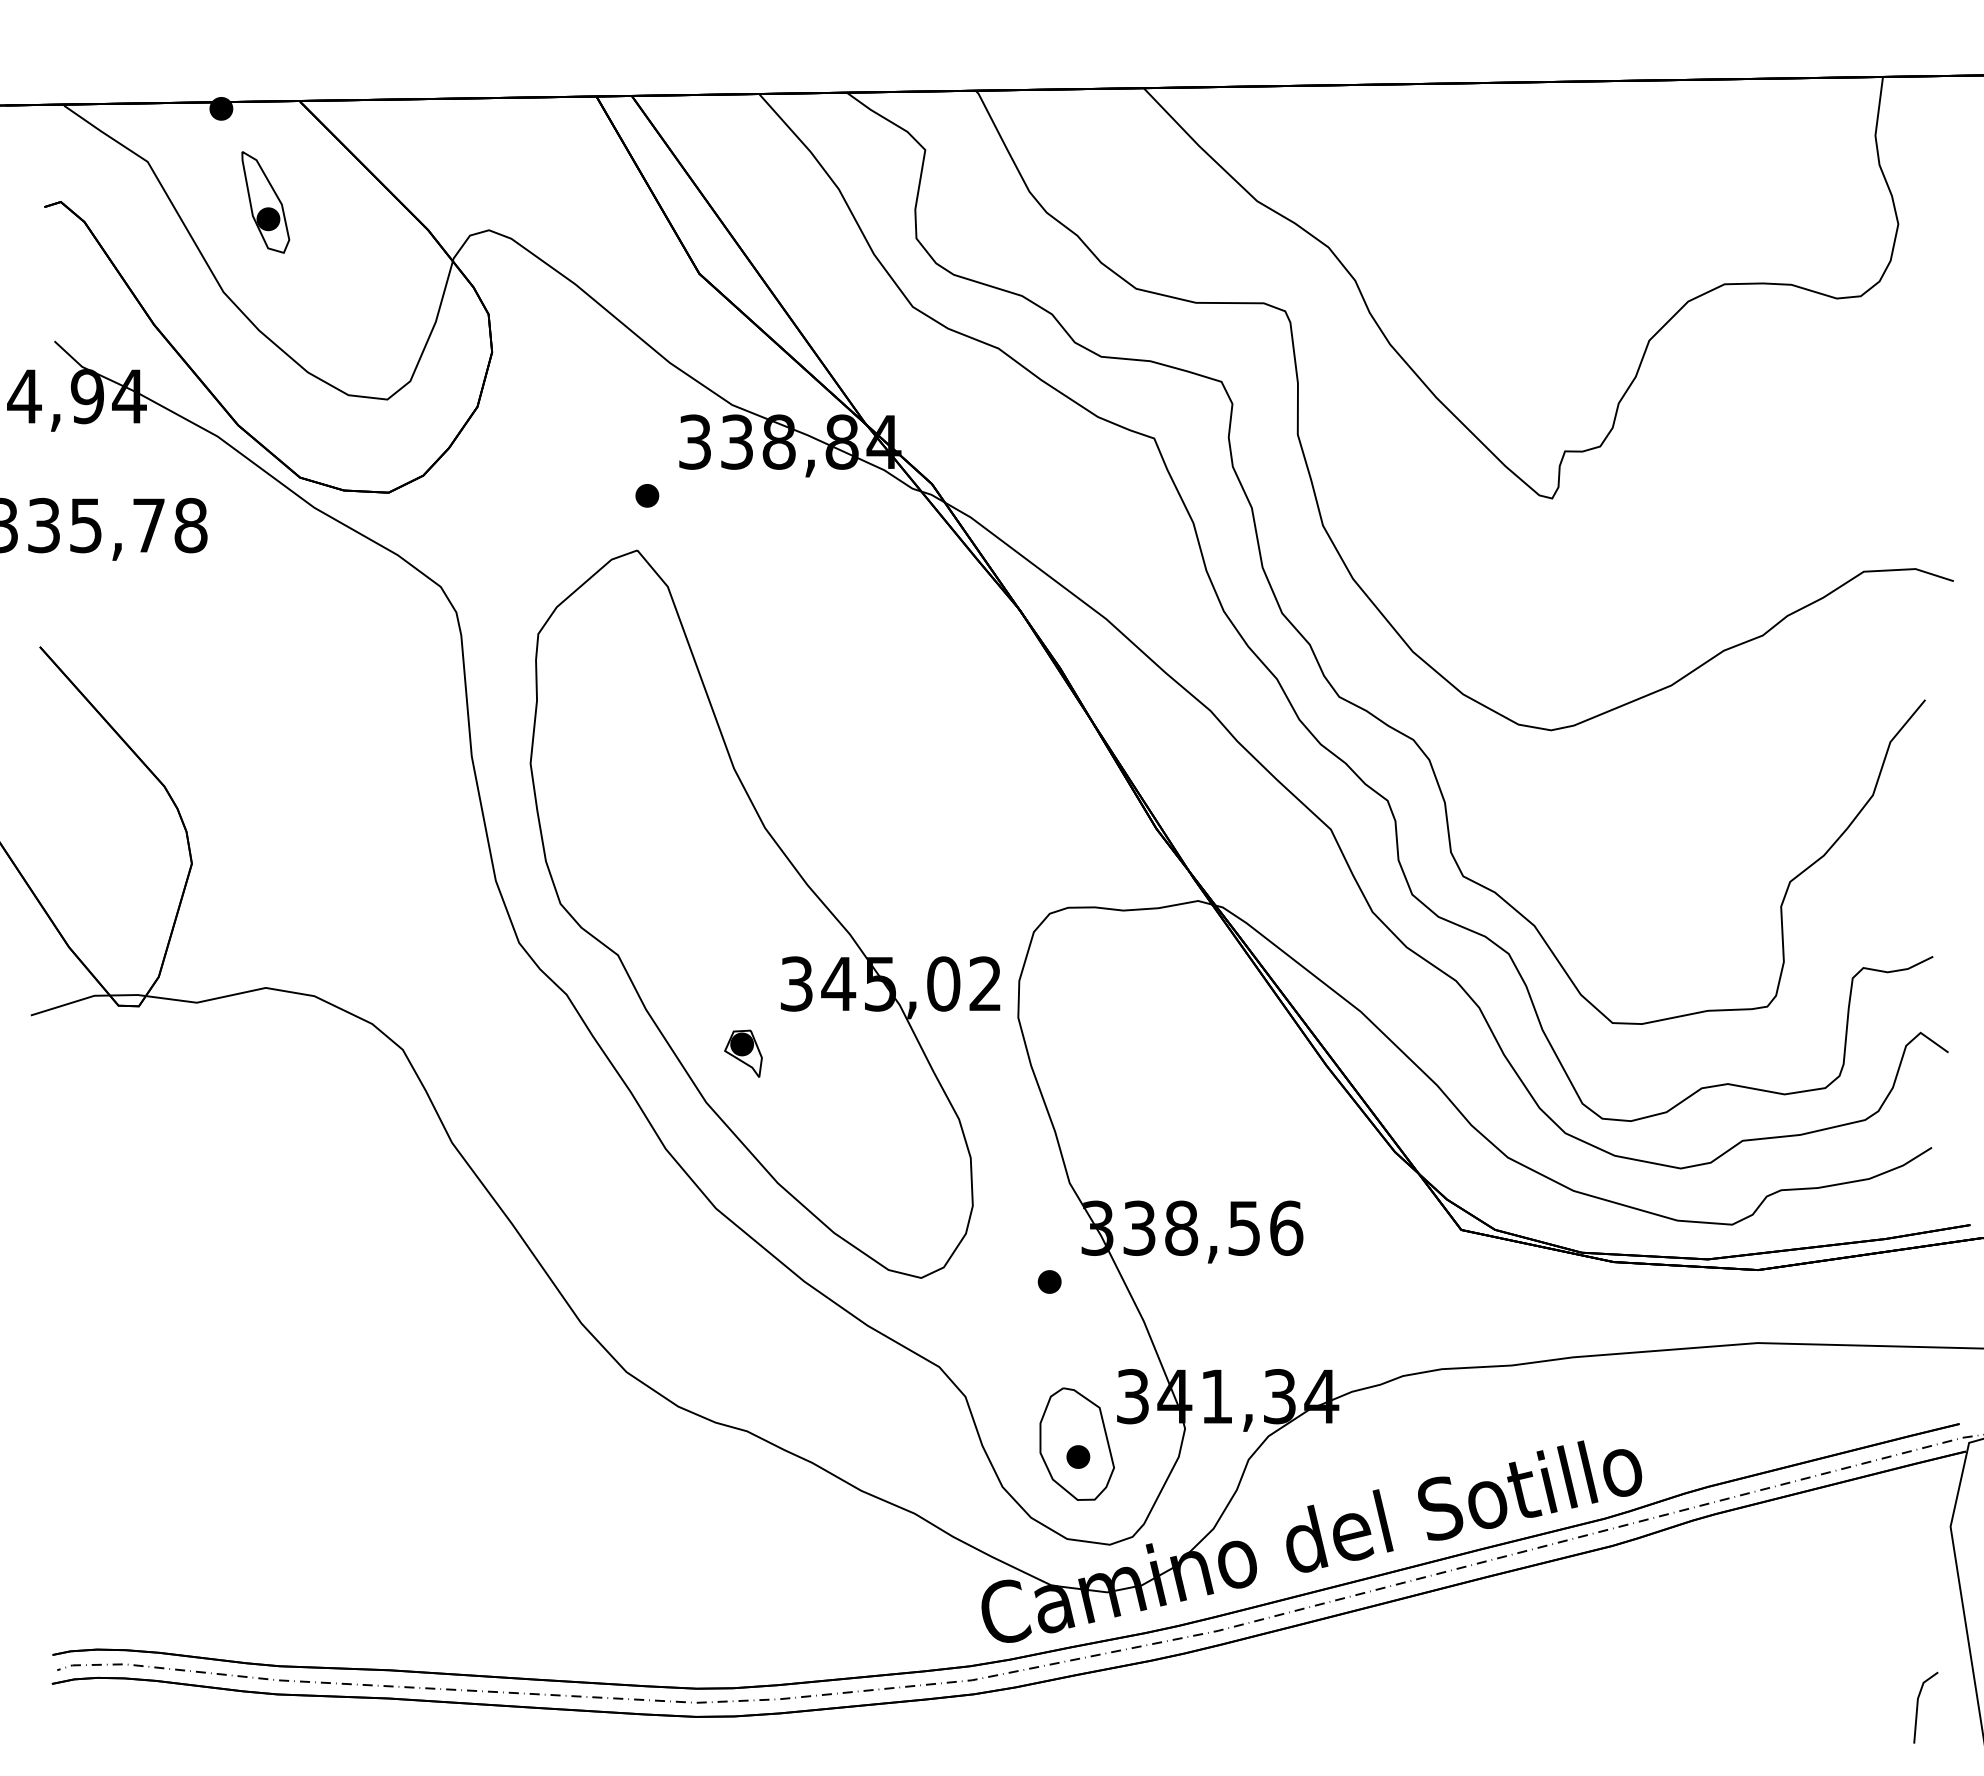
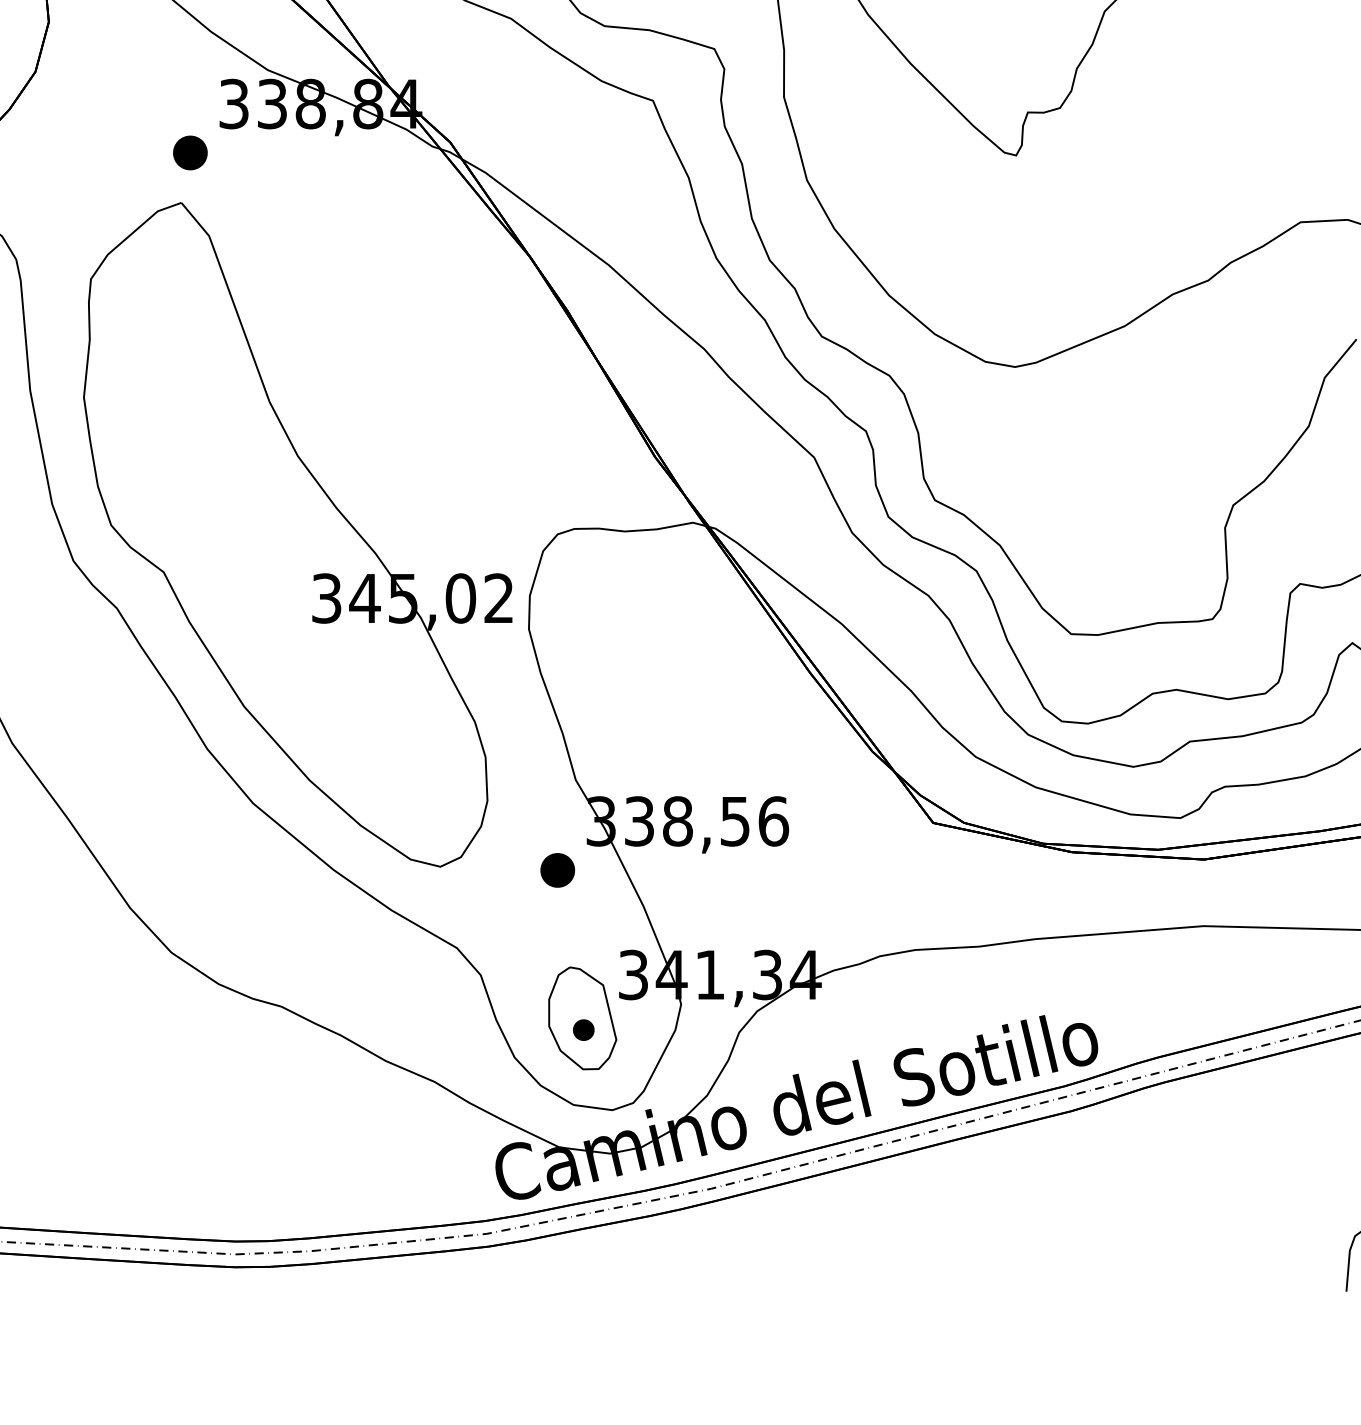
part: (647, 495) -> (190, 152), size x1.6
part: (743, 1053) -> (278, 661), removed
part: (1049, 1281) -> (557, 869), size x1.6

